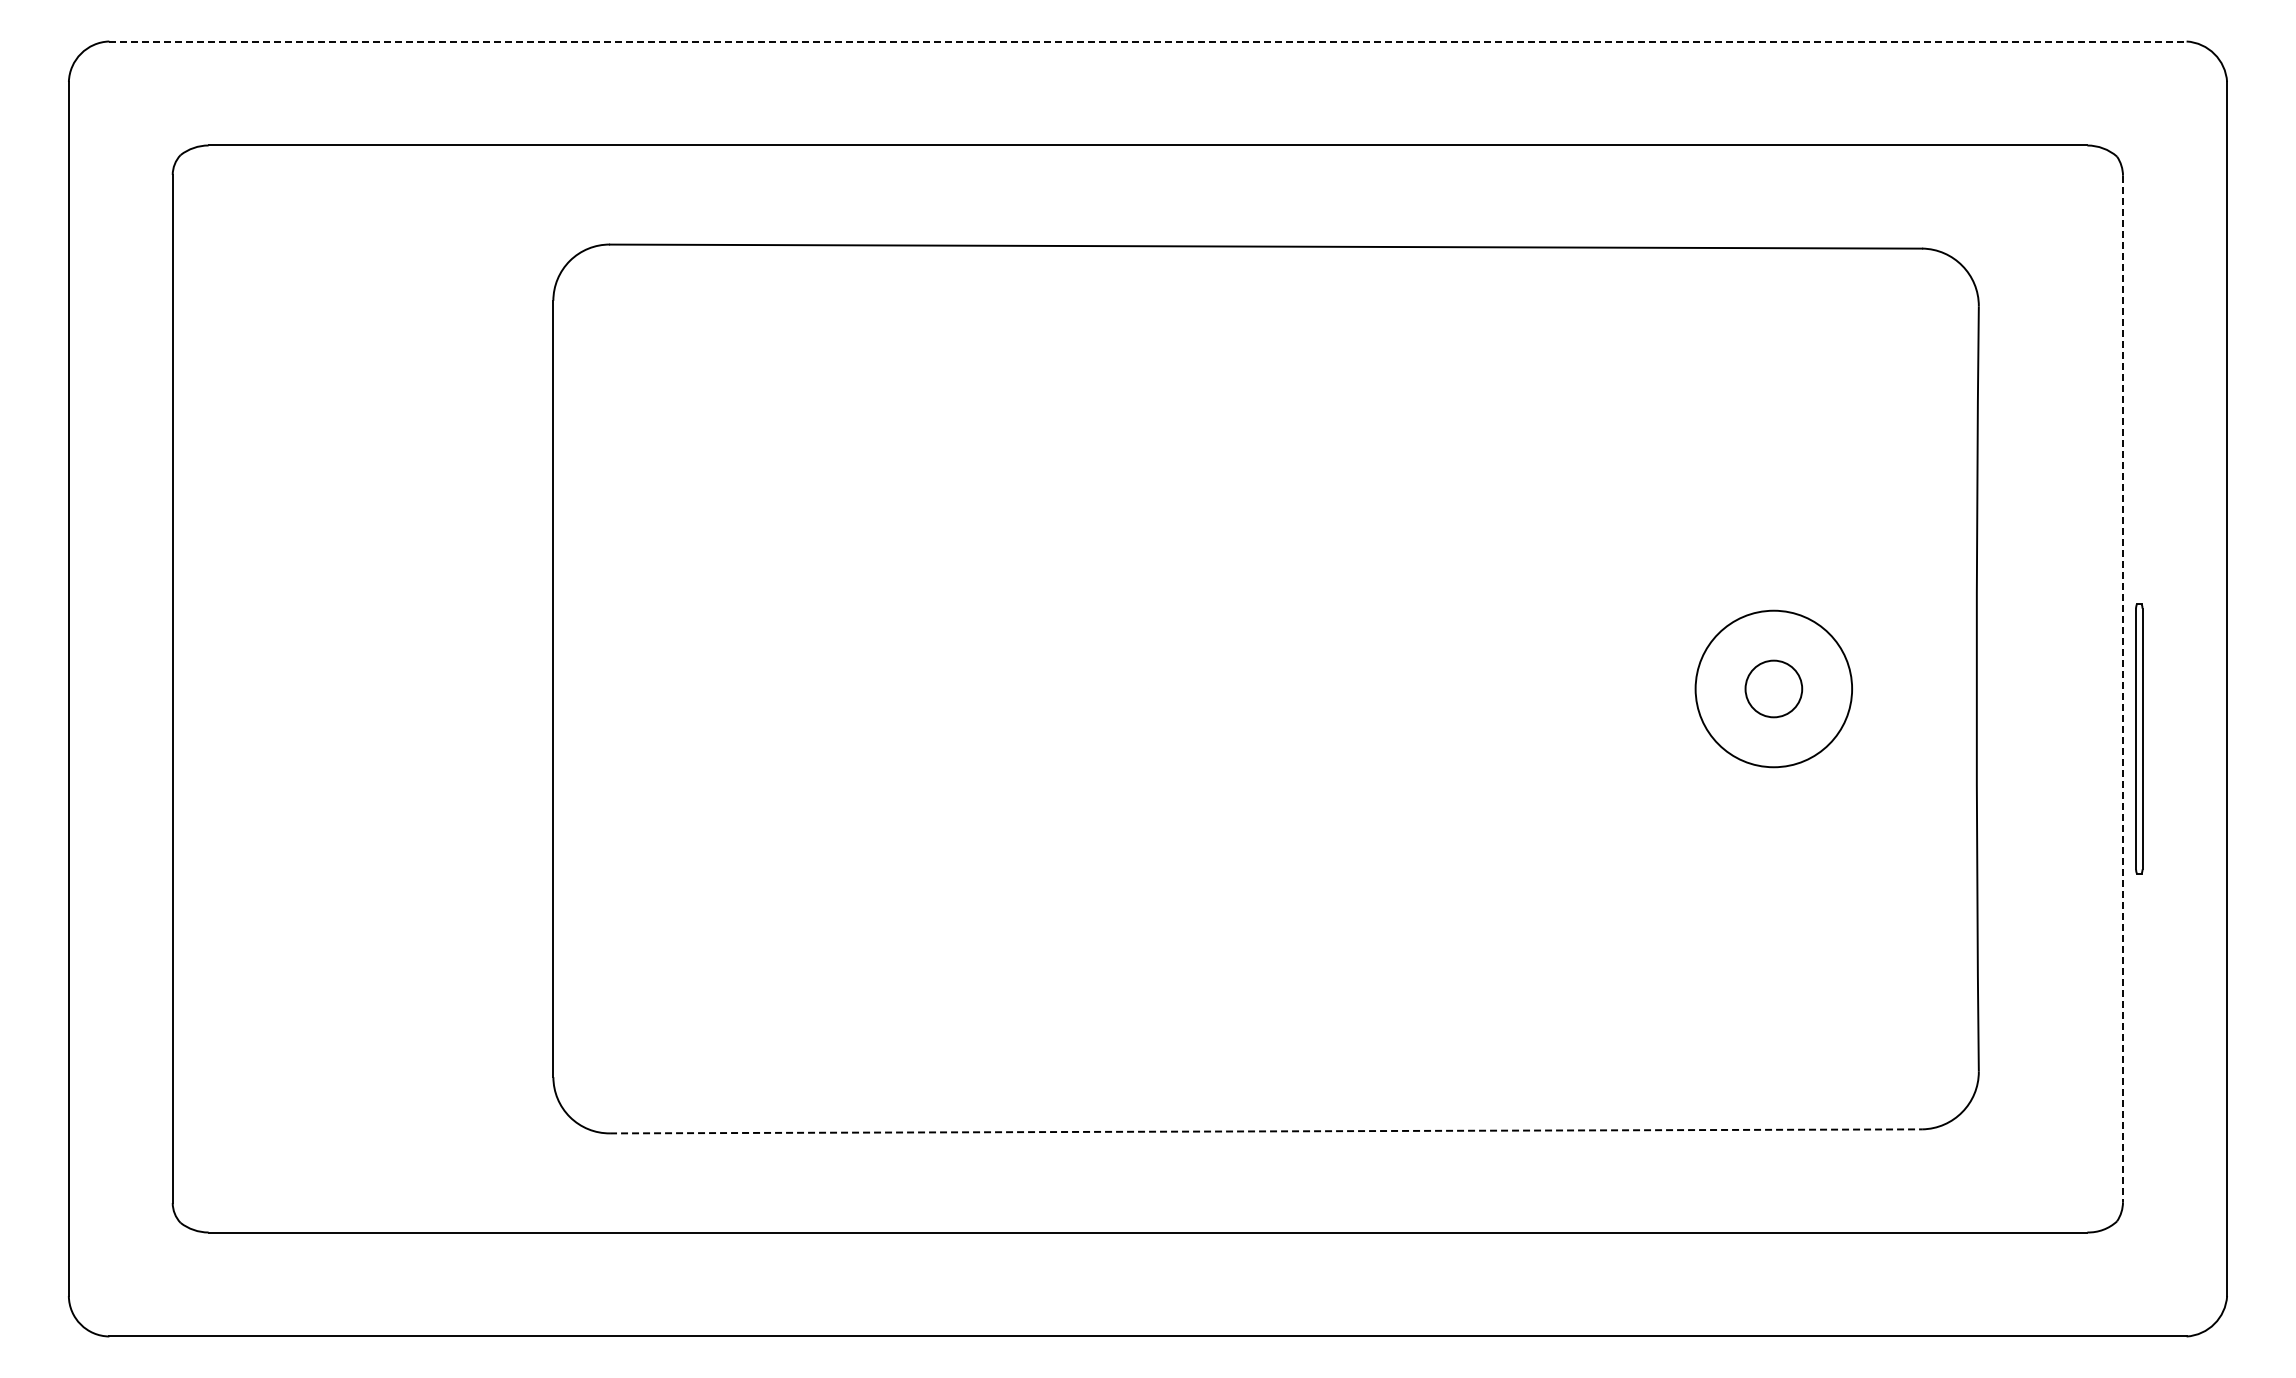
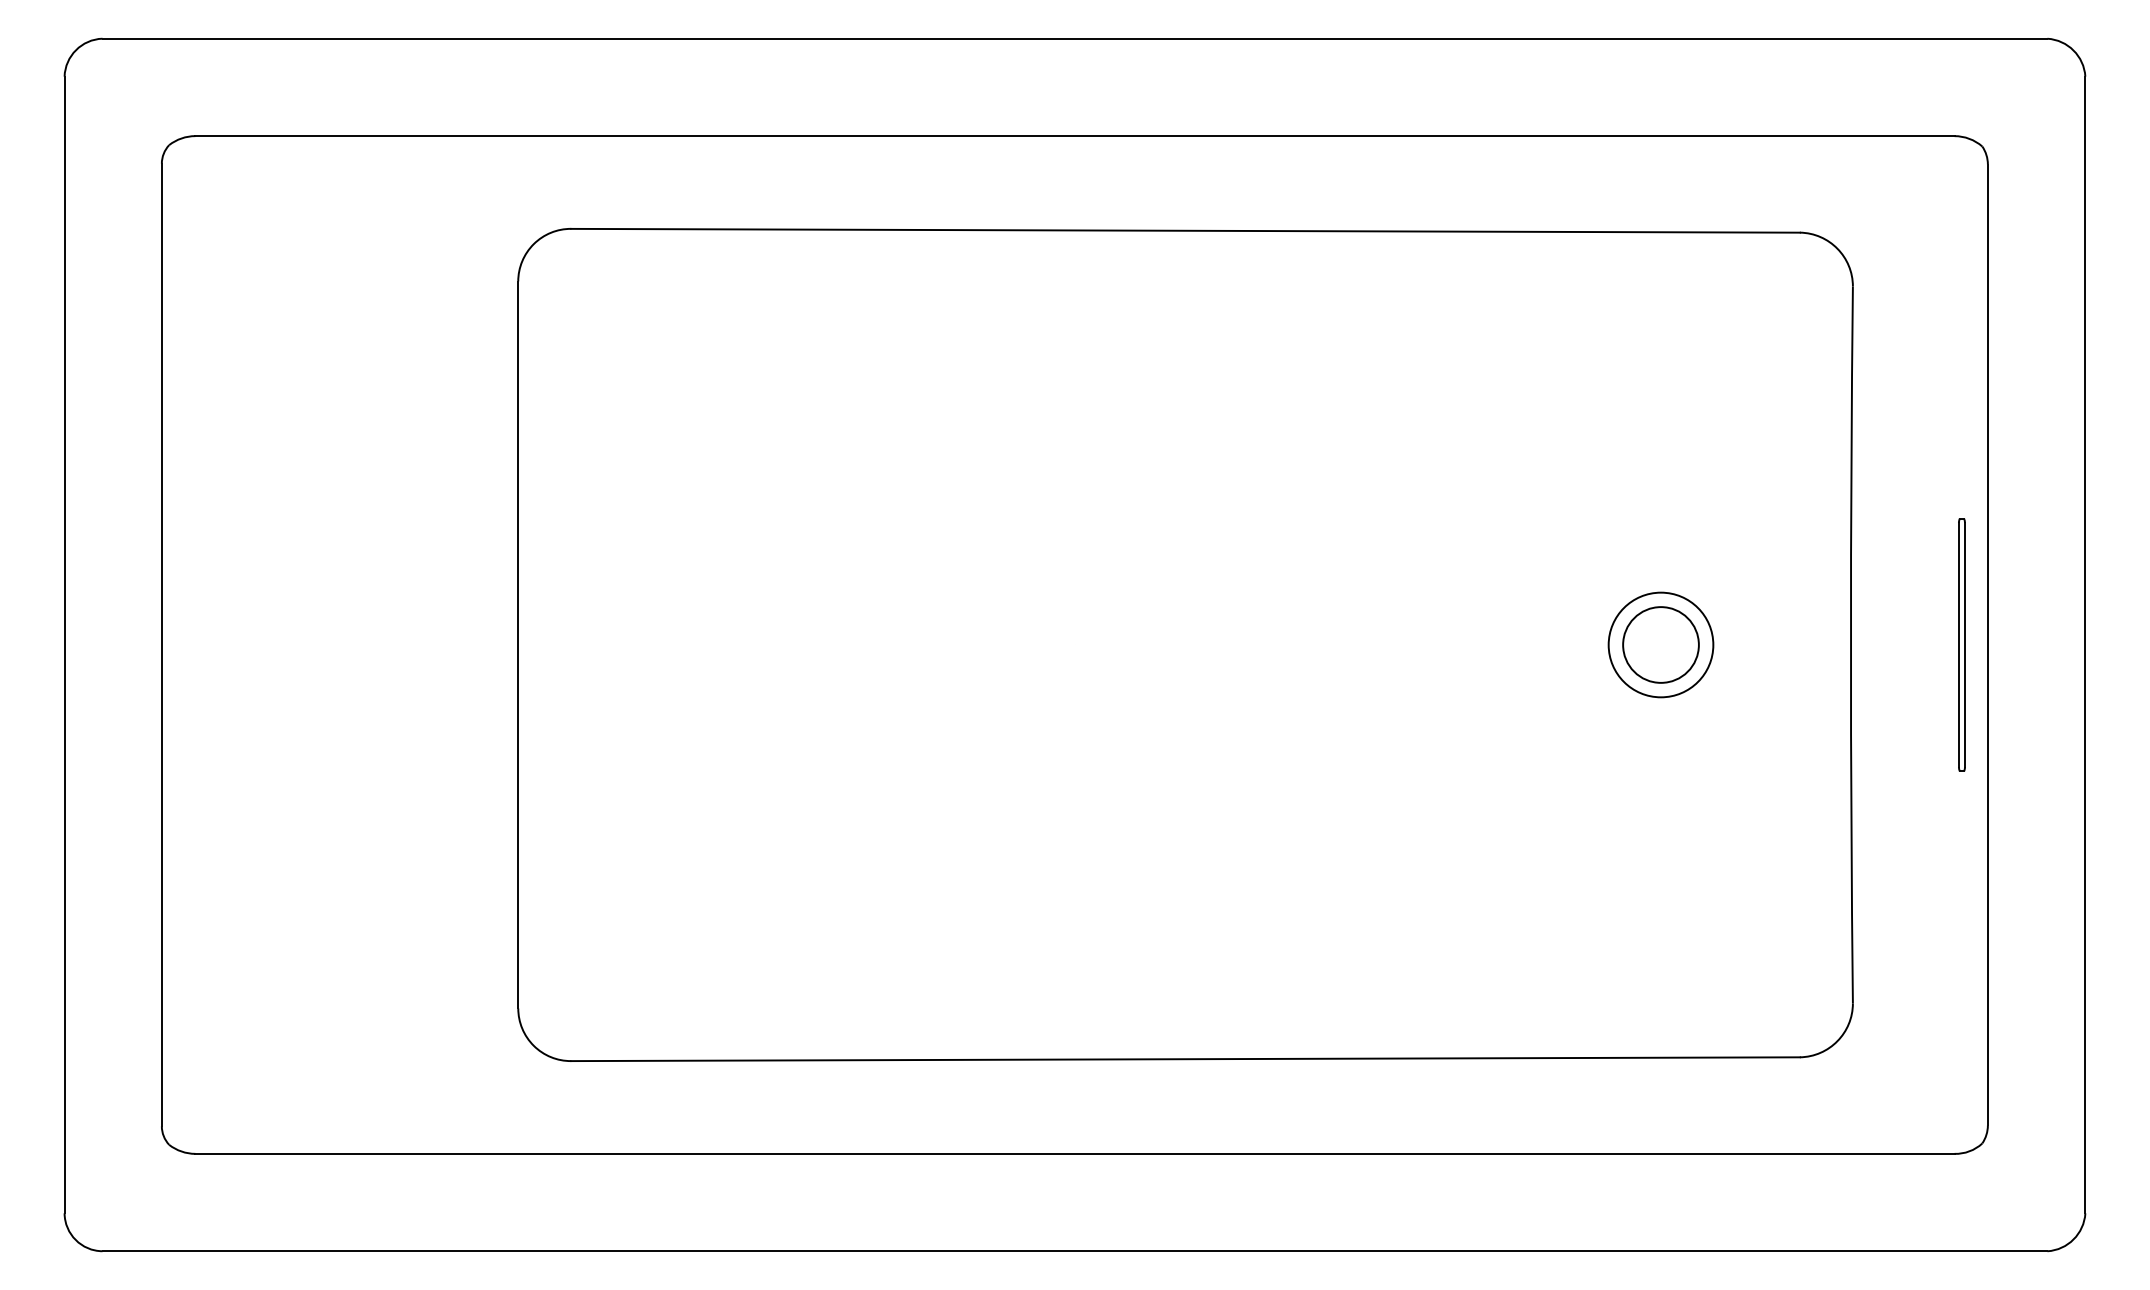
line: (1148, 41) -> (1075, 38), dashed -> solid
circle: (1773, 688) -> (1660, 644), size x0.71
circle: (1773, 688) -> (1660, 644), size x1.43
line: (2123, 689) -> (1988, 645), dashed -> solid
part: (2139, 738) -> (1962, 644), moved
line: (1266, 1131) -> (1185, 1059), dashed -> solid

